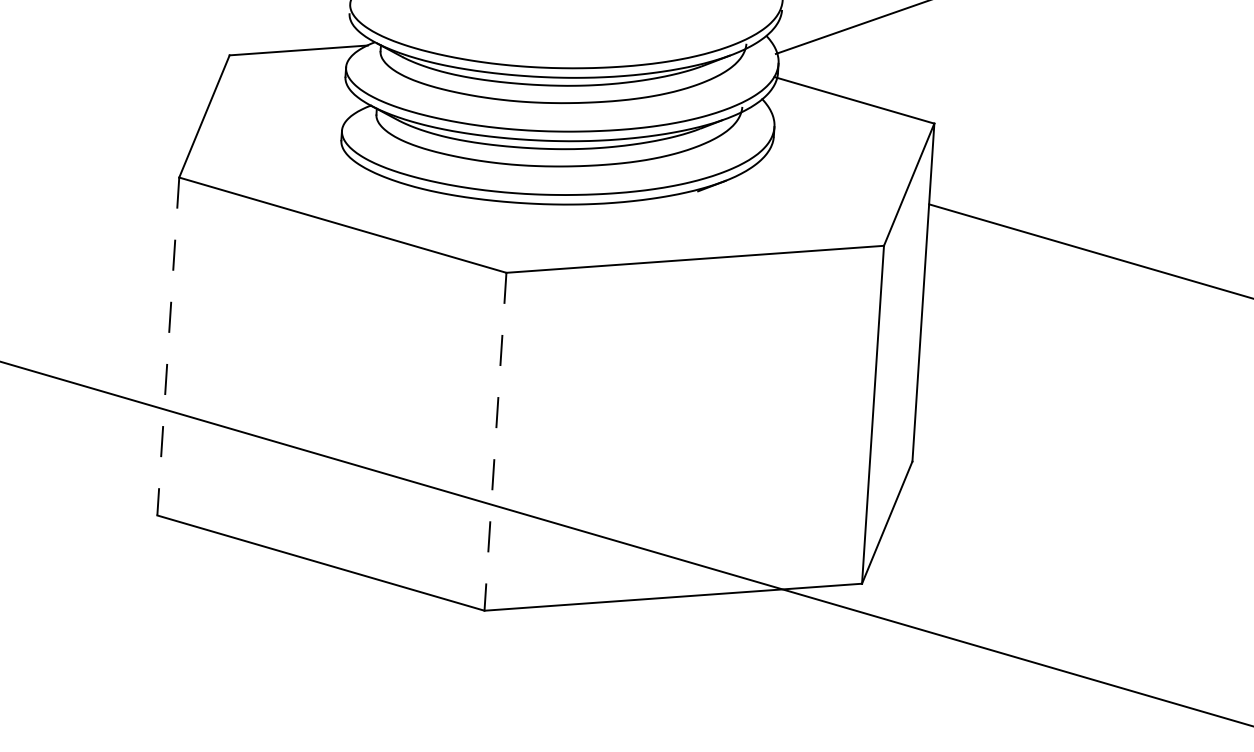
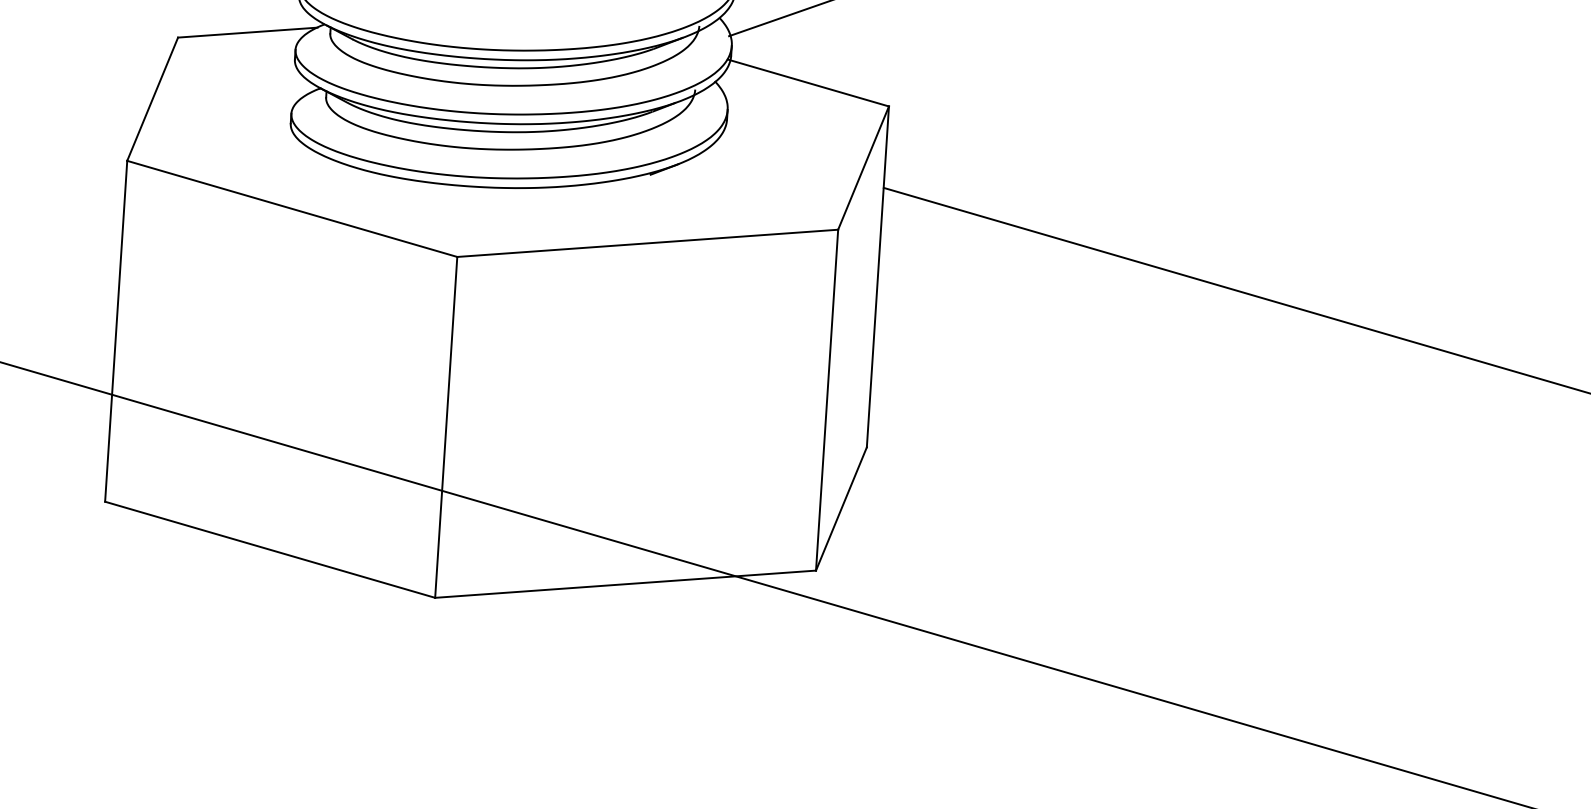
line: (168, 346) -> (116, 331), dashed -> solid
line: (495, 441) -> (446, 427), dashed -> solid

